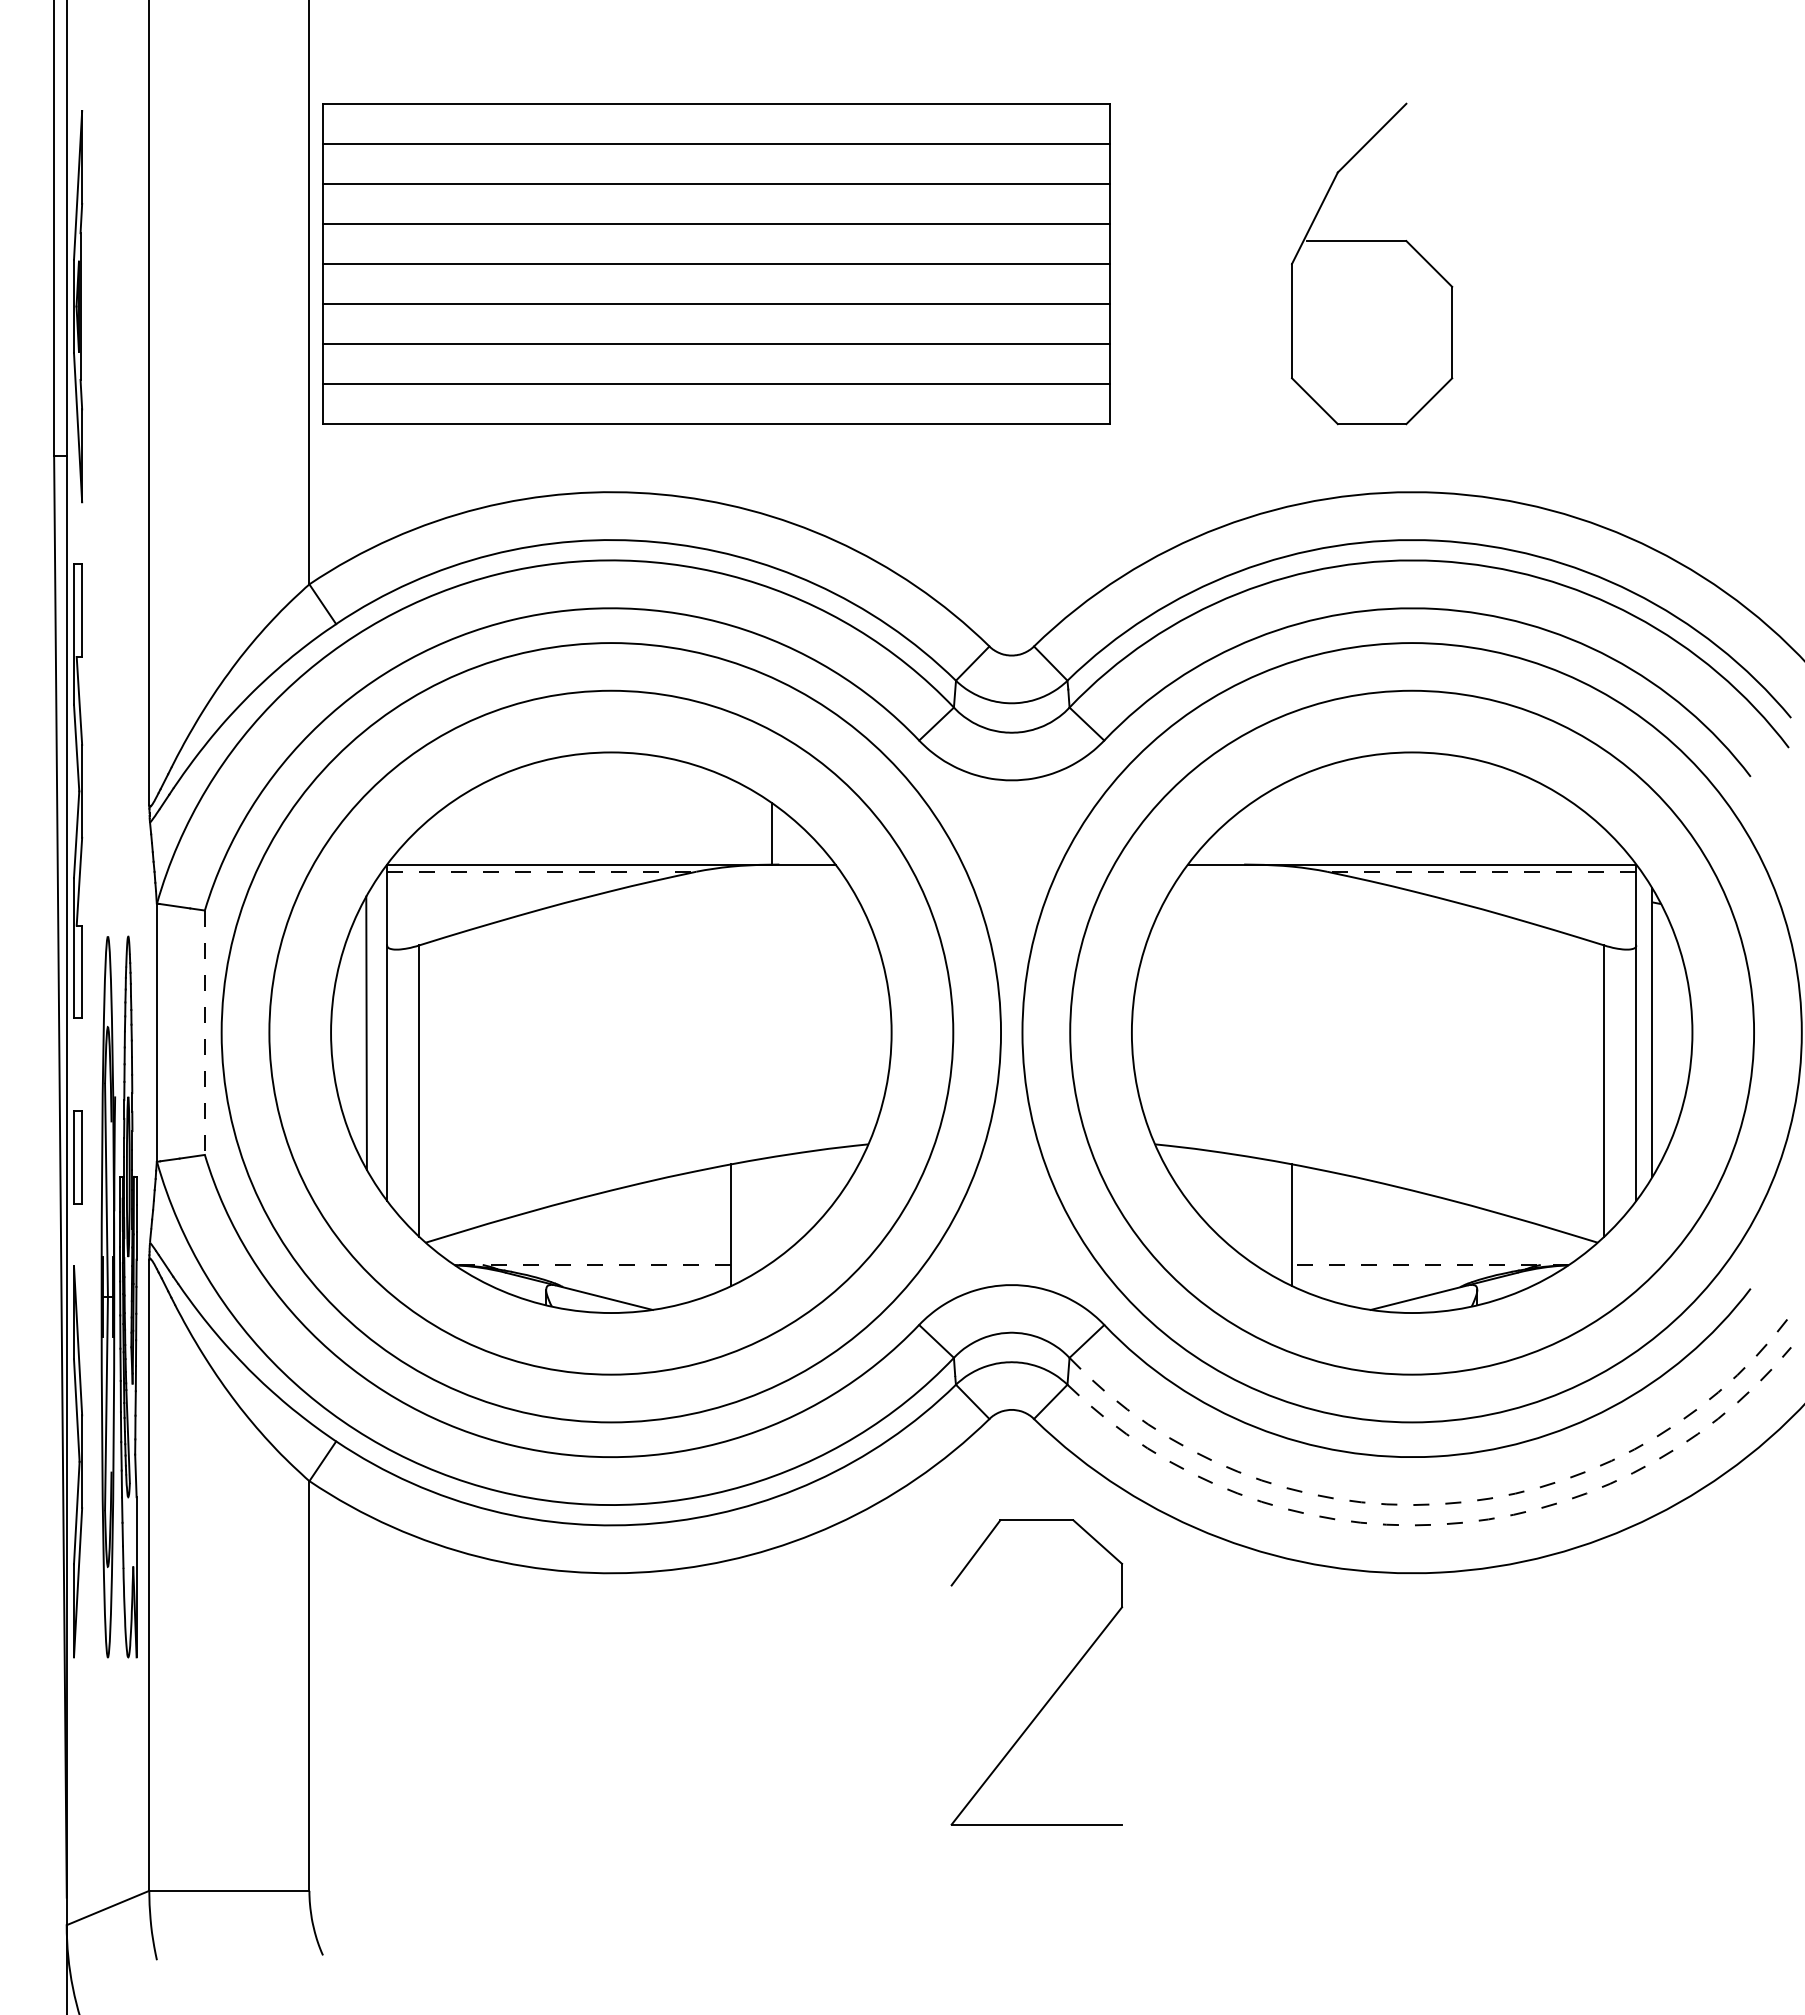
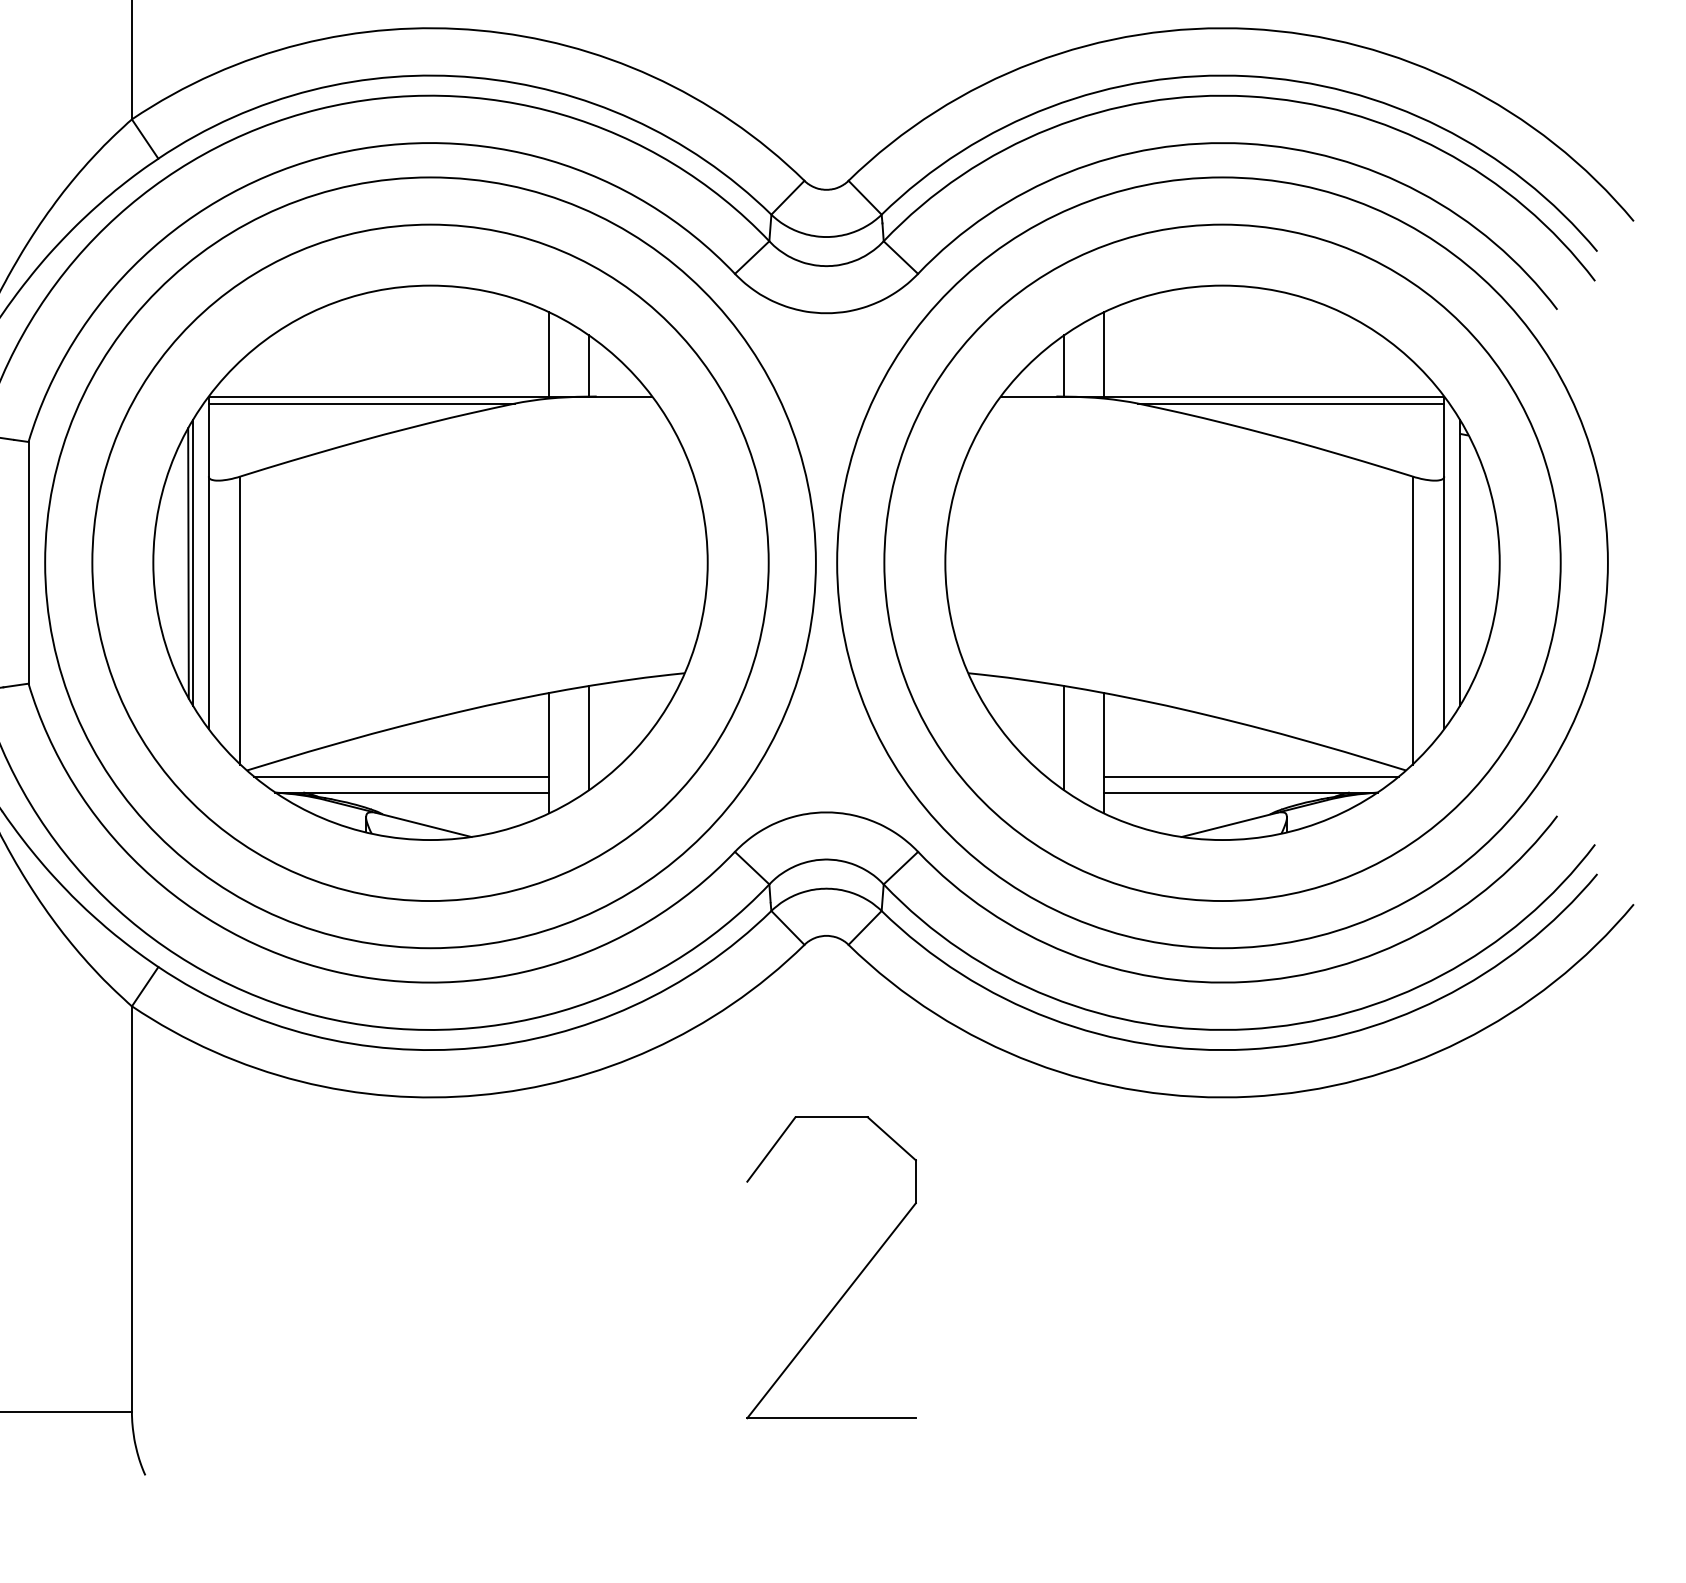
line: (731, 821) -> (549, 353), added
line: (1292, 821) -> (1104, 353), added
line: (1251, 833) -> (1063, 365), added
line: (541, 871) -> (361, 403), dashed -> solid
line: (1481, 871) -> (1291, 403), dashed -> solid
line: (371, 1032) -> (193, 562), added
line: (204, 1033) -> (28, 563), dashed -> solid
line: (771, 1209) -> (588, 737), added
line: (1251, 1209) -> (1063, 737), added
line: (581, 1248) -> (401, 776), added
line: (1441, 1248) -> (1251, 776), added
line: (592, 1264) -> (411, 792), dashed -> solid
line: (1430, 1264) -> (1240, 792), dashed -> solid
arc: (1438, 1504) -> (1248, 1029), dashed -> solid
arc: (1437, 1524) -> (1247, 1049), dashed -> solid
part: (1058, 1686) -> (852, 1281), moved

